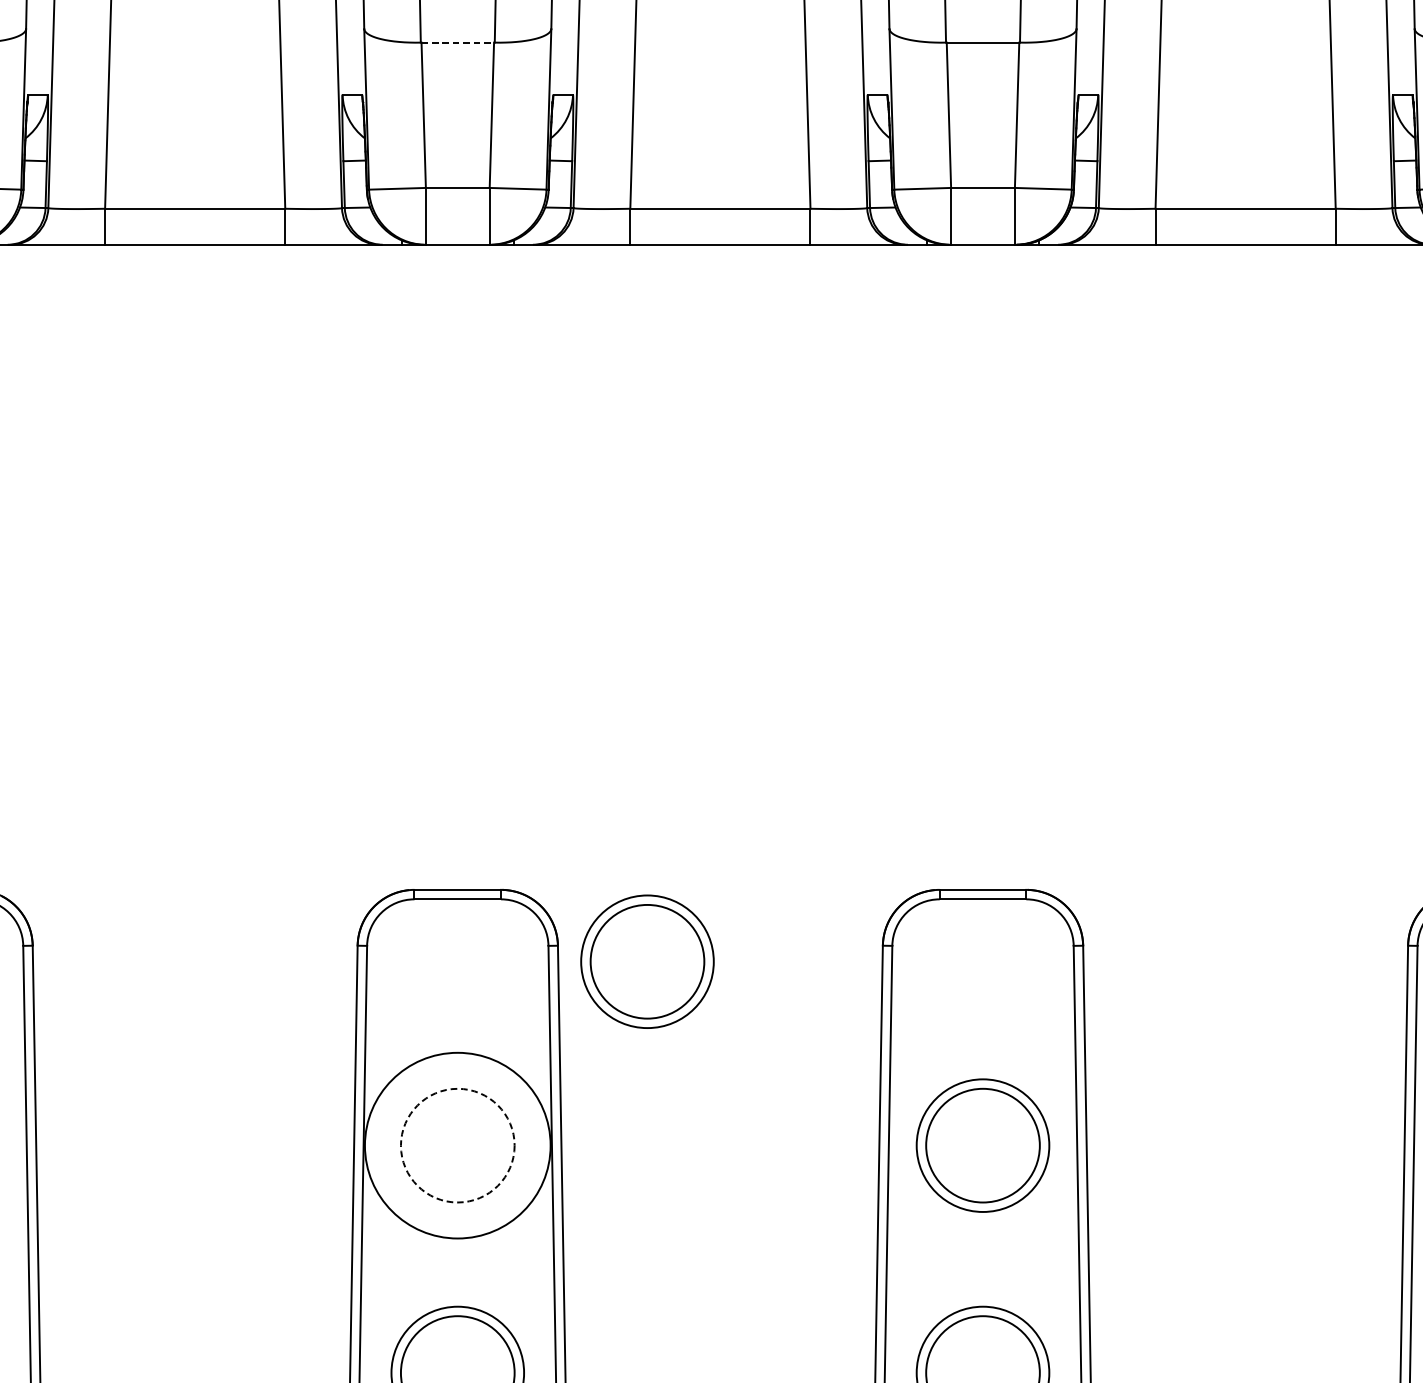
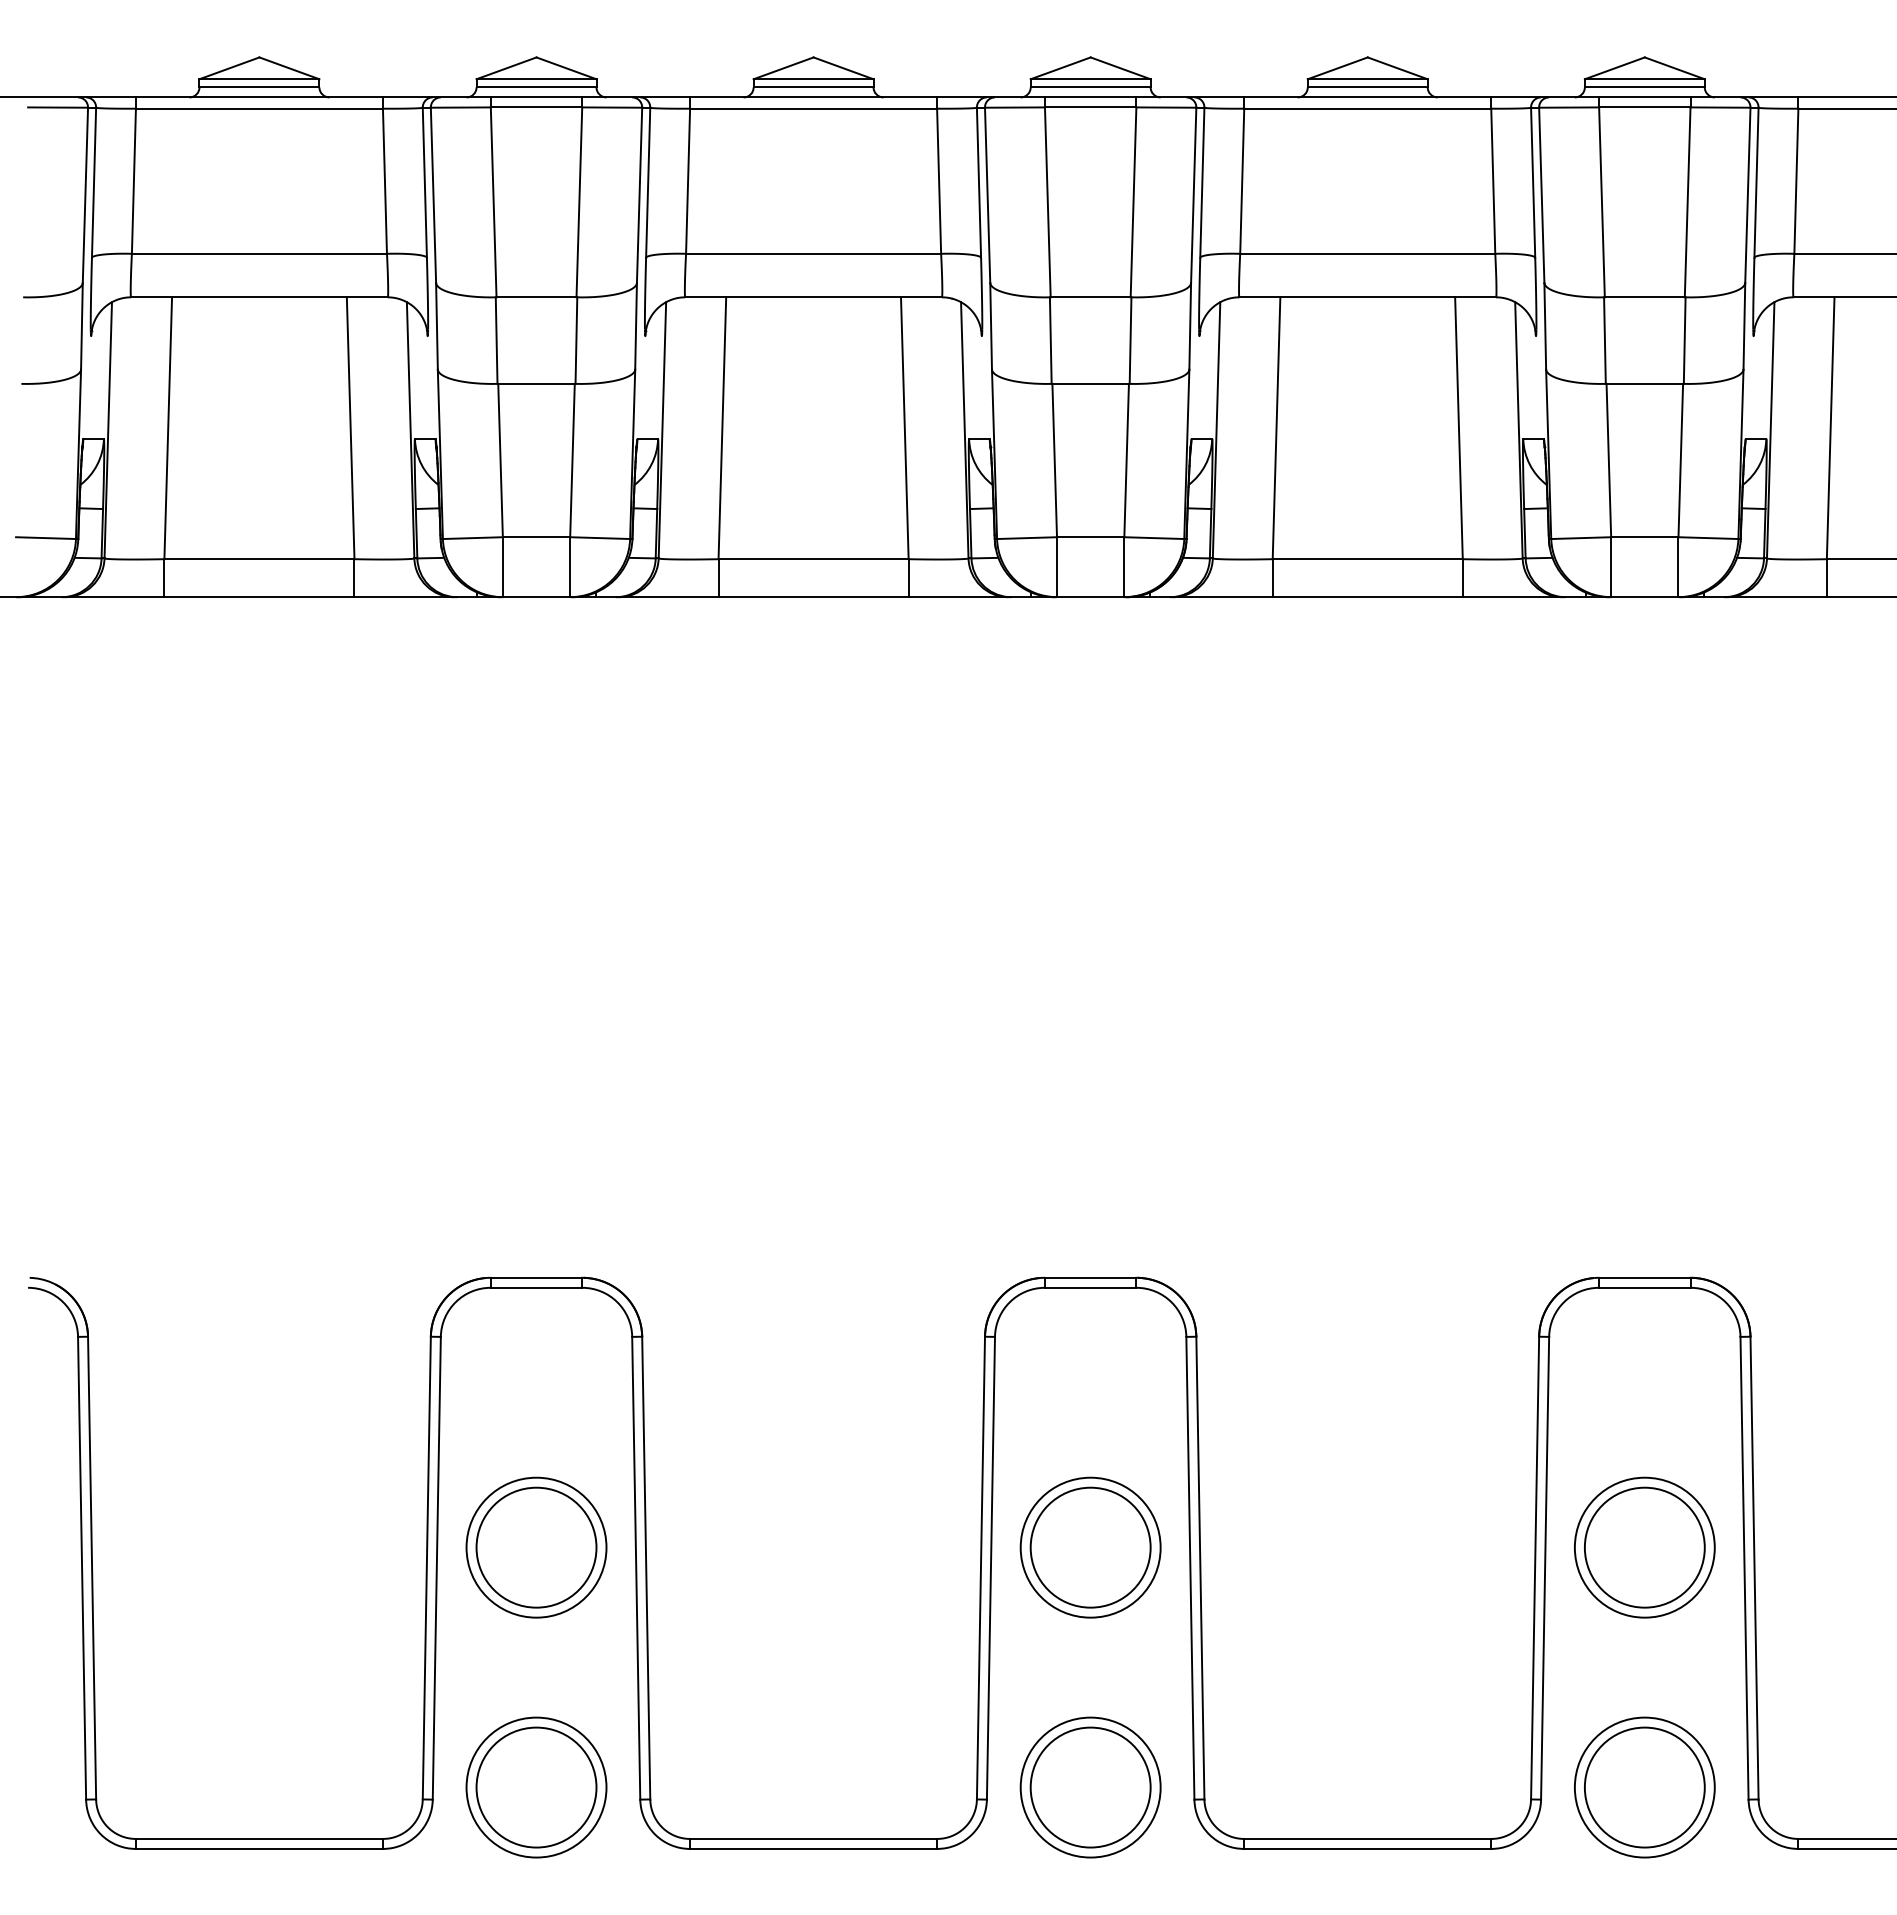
line: (458, 42) -> (537, 383), dashed -> solid
part: (647, 961) -> (736, 1353), removed
circle: (457, 1145) -> (536, 1547), dashed -> solid
circle: (457, 1145) -> (536, 1547), size x0.71

